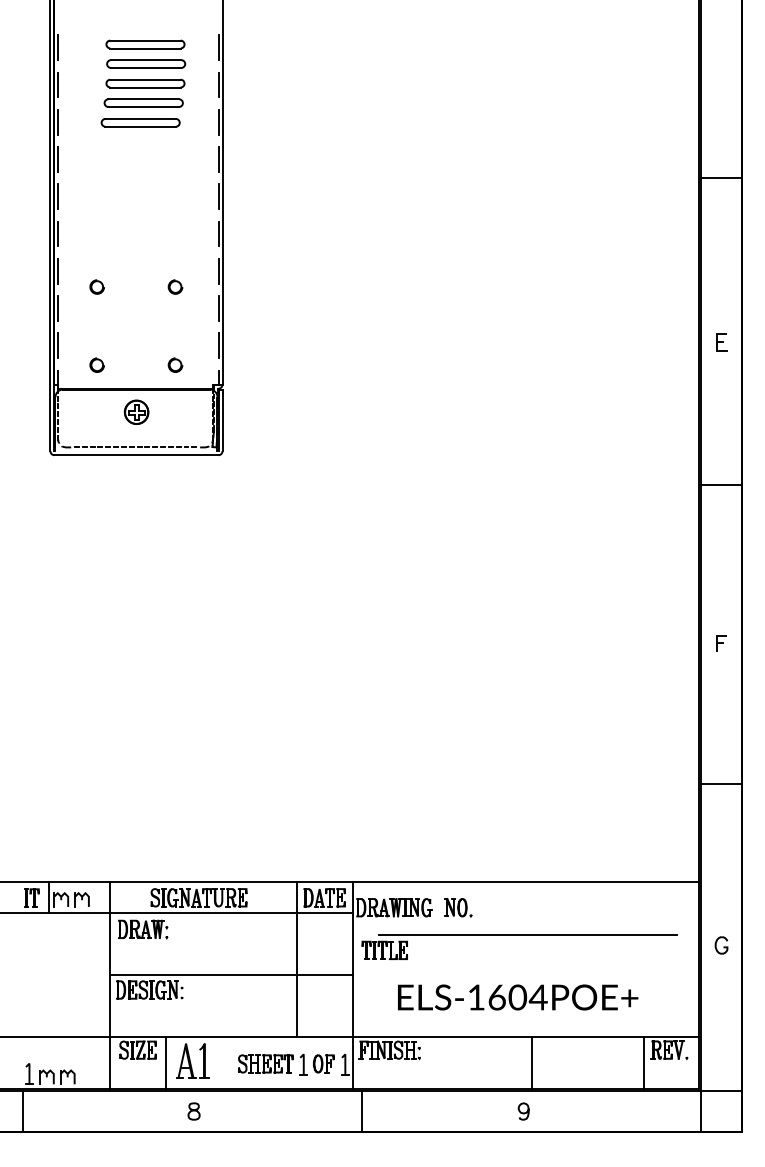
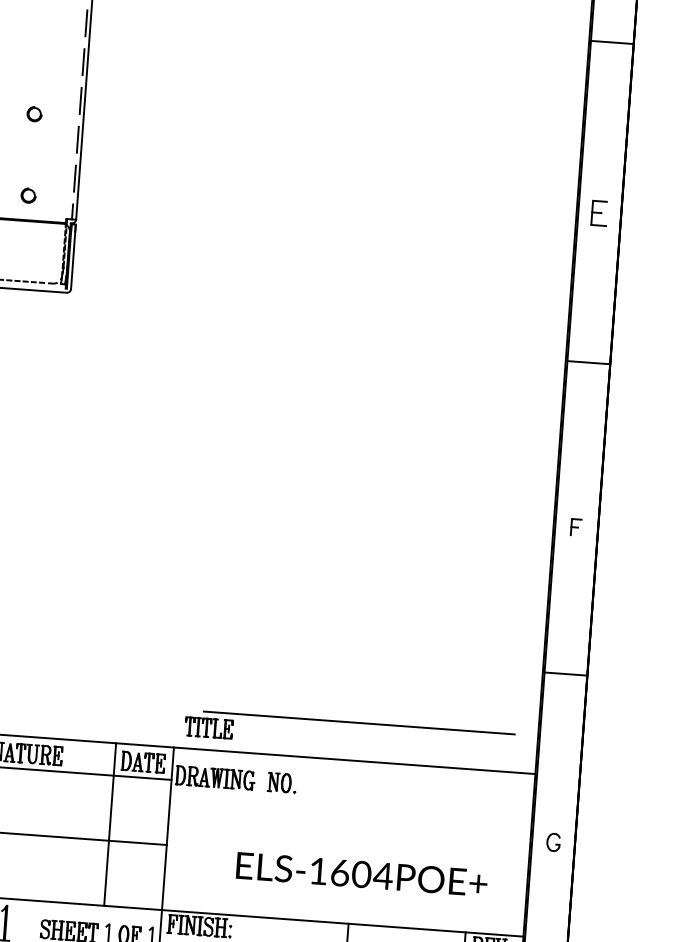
part: (721, 342) -> (599, 213), size x1.4
part: (519, 935) -> (350, 722), moved
text: (518, 997) -> (362, 874), moved

